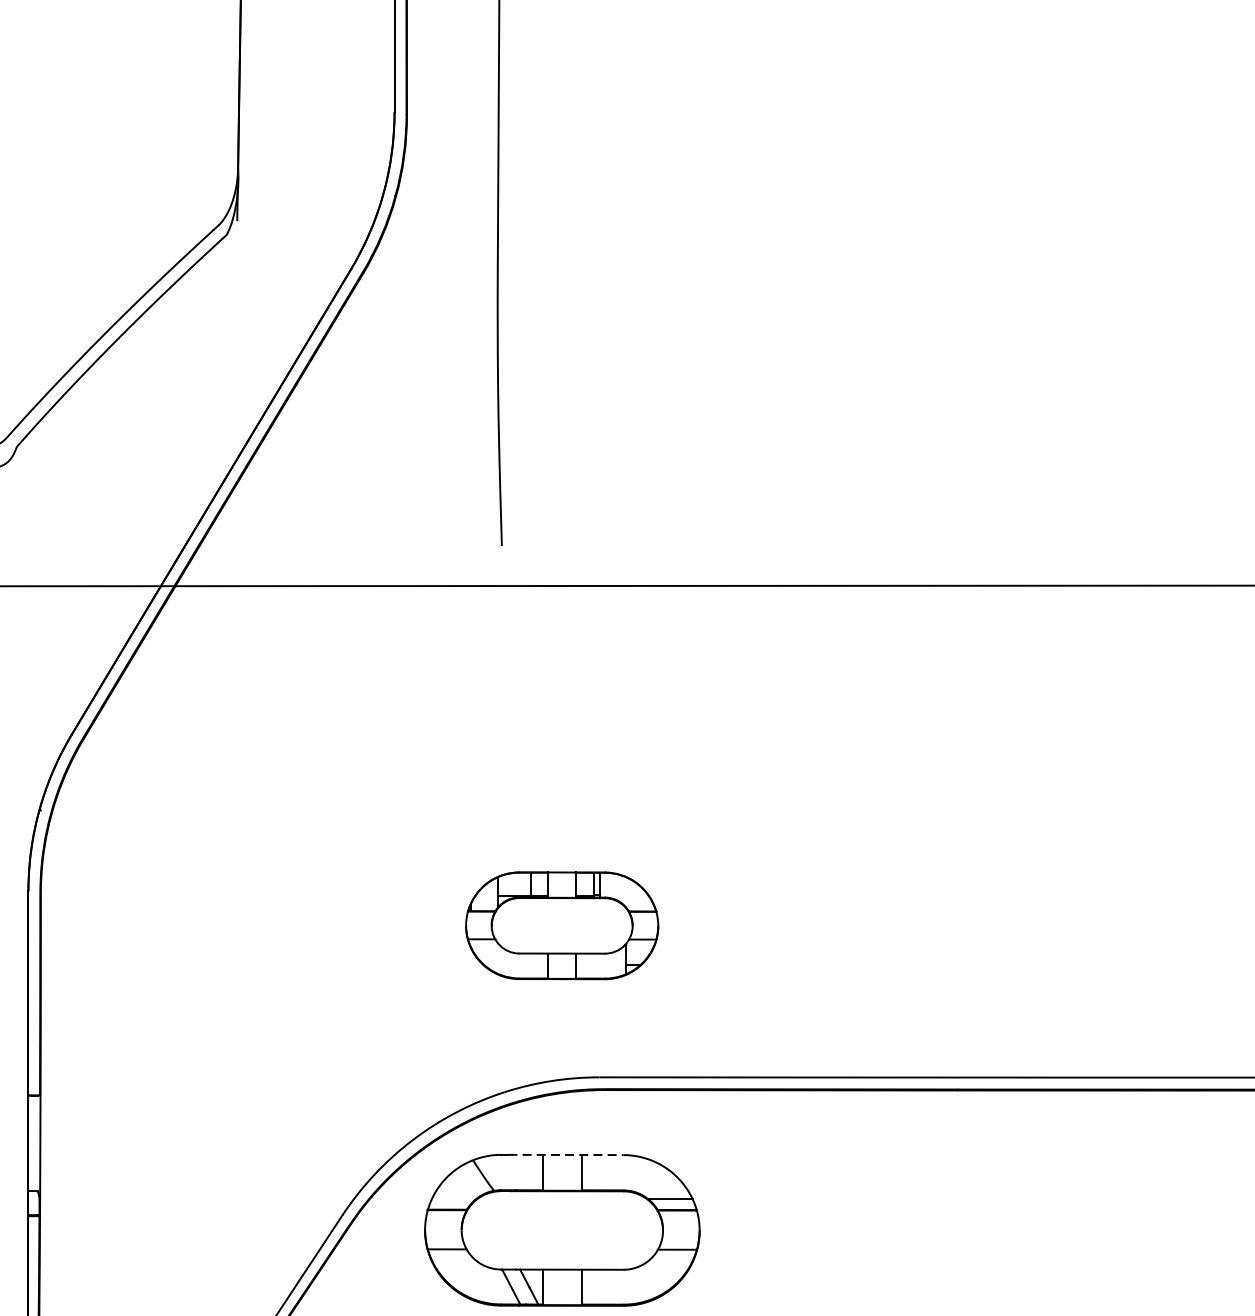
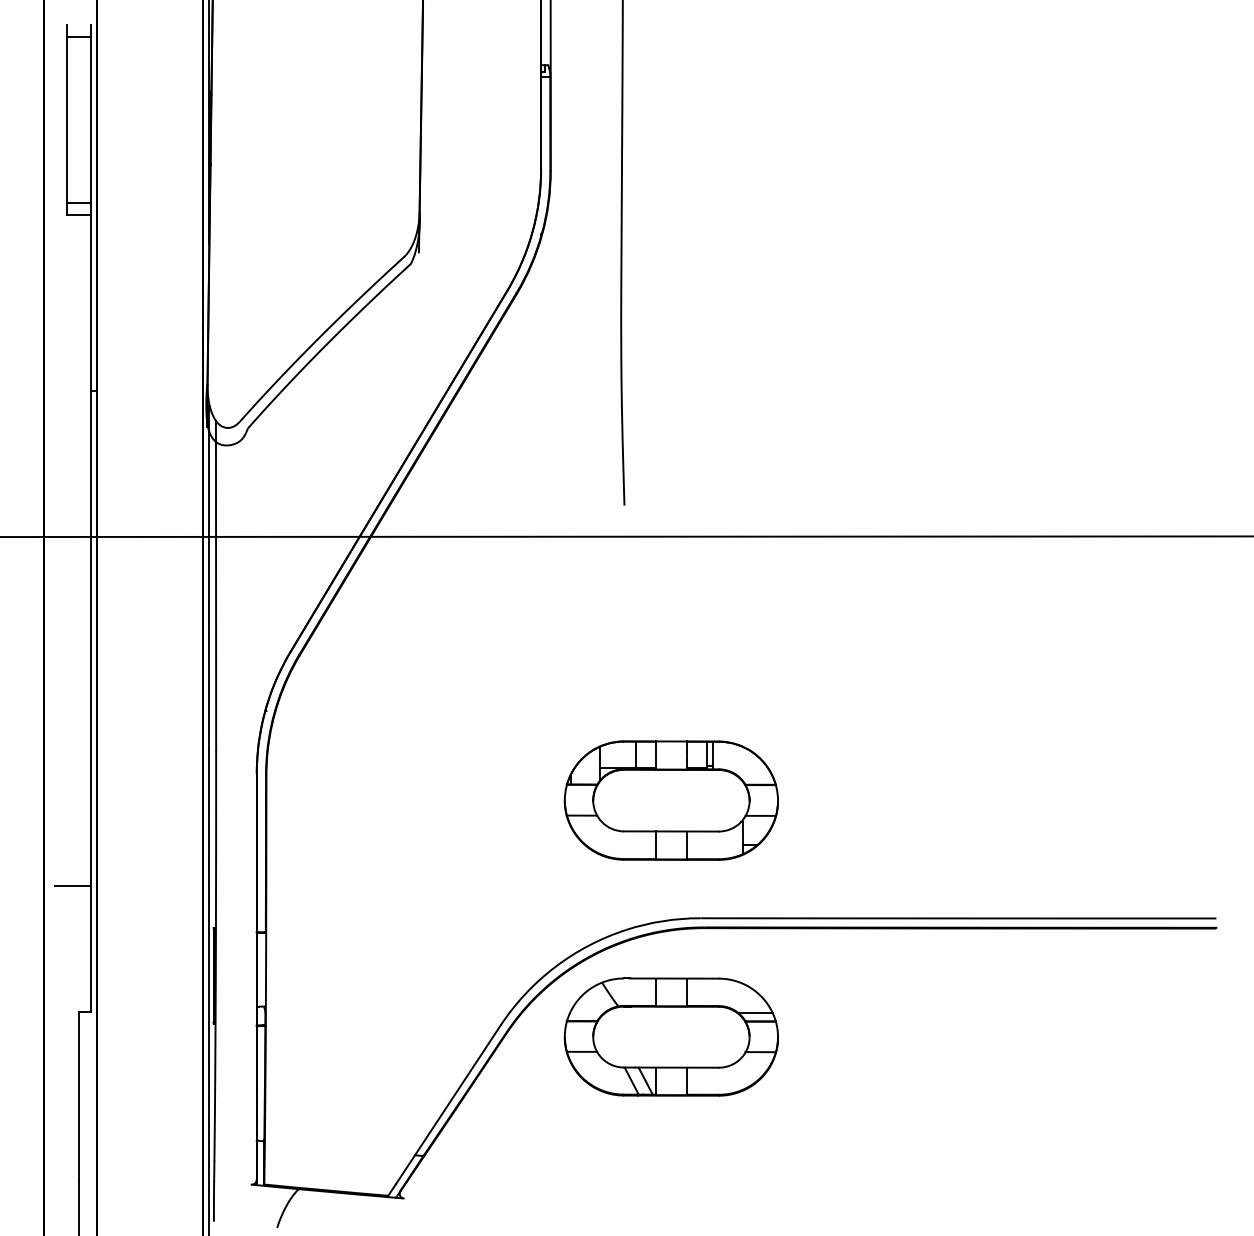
part: (561, 925) -> (670, 800), size x1.43
line: (566, 1154) -> (674, 978), dashed -> solid

